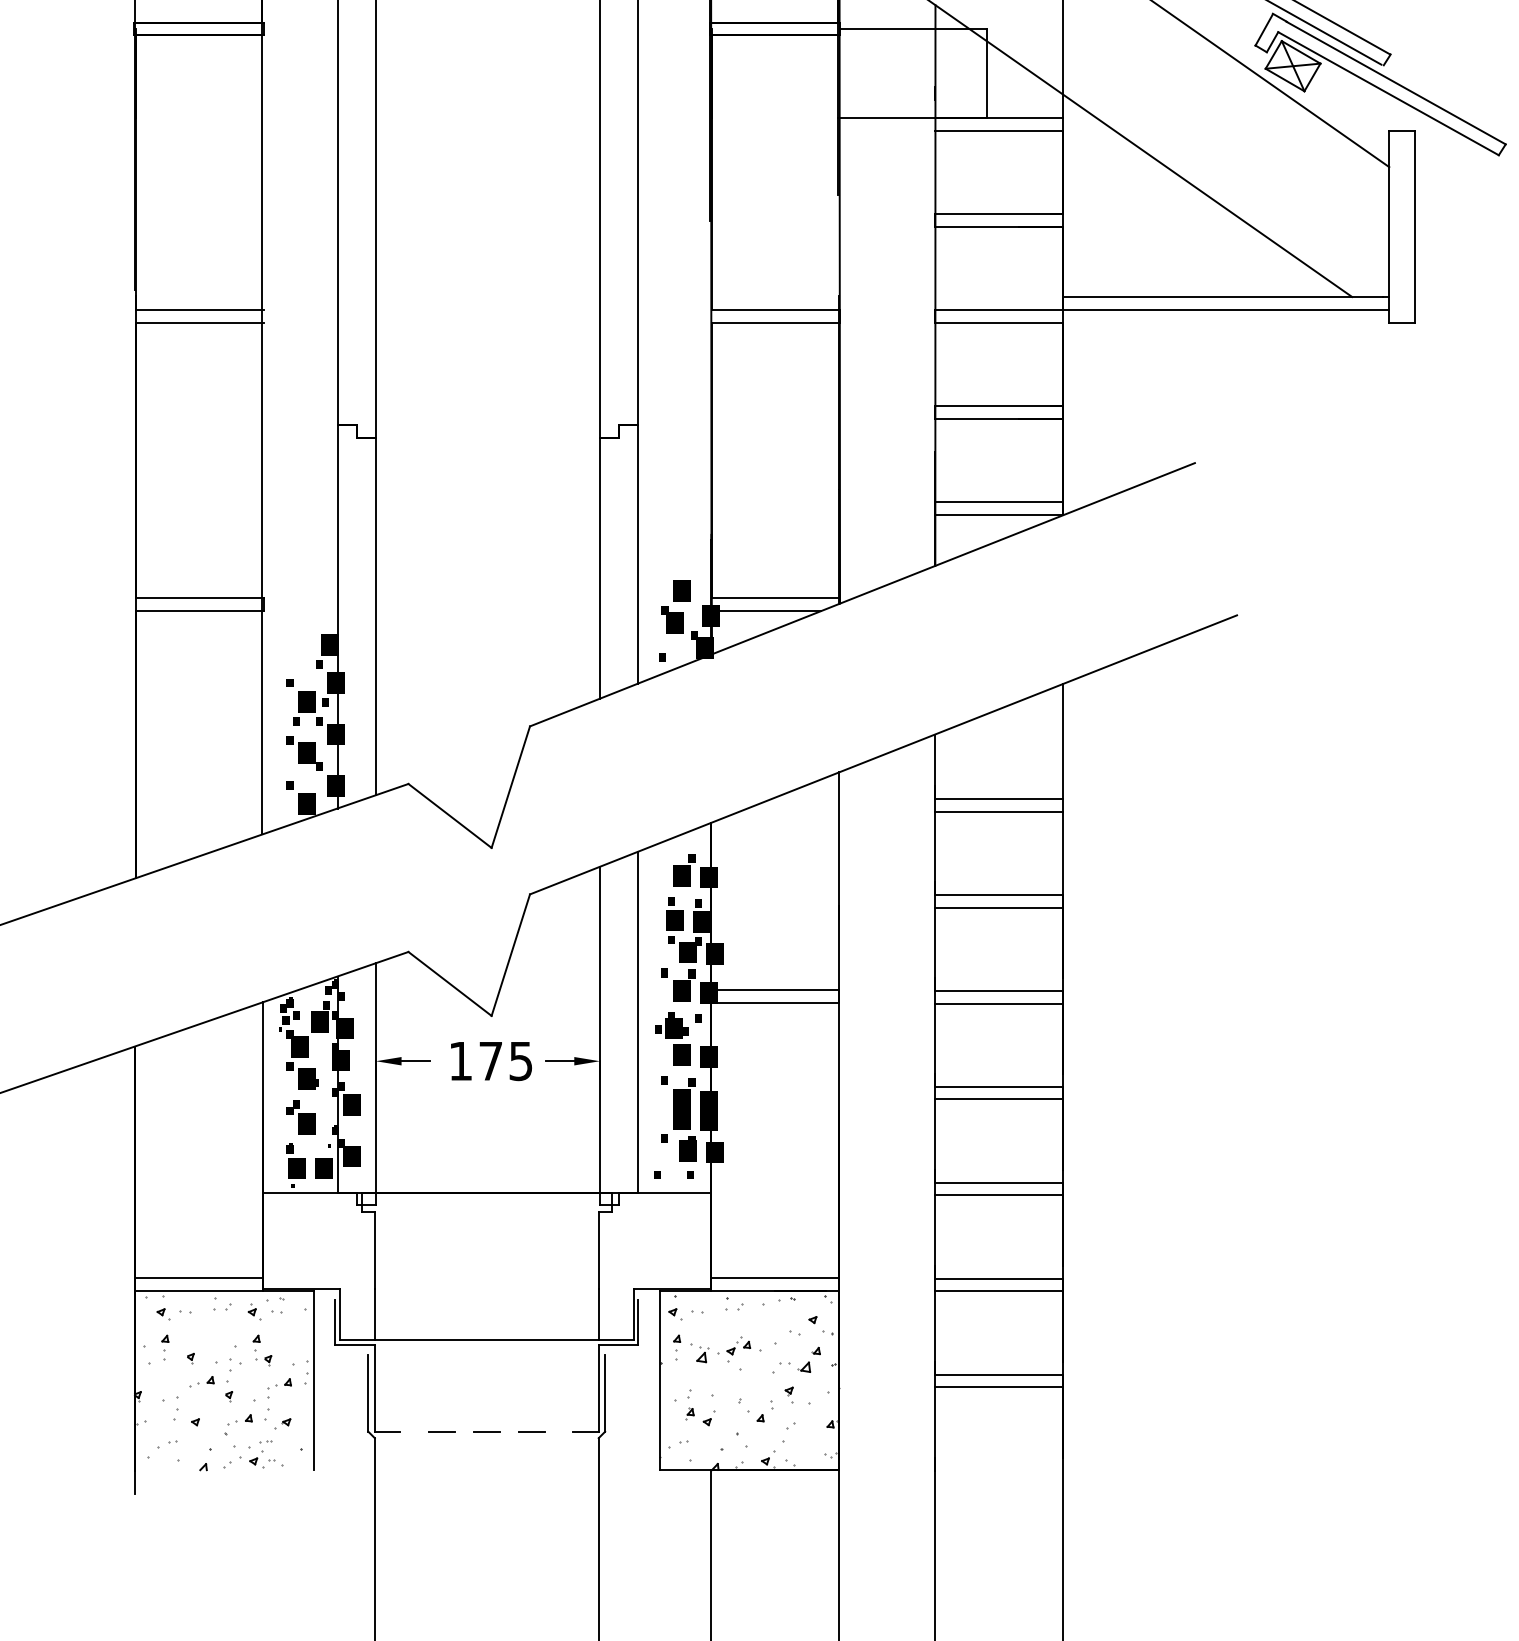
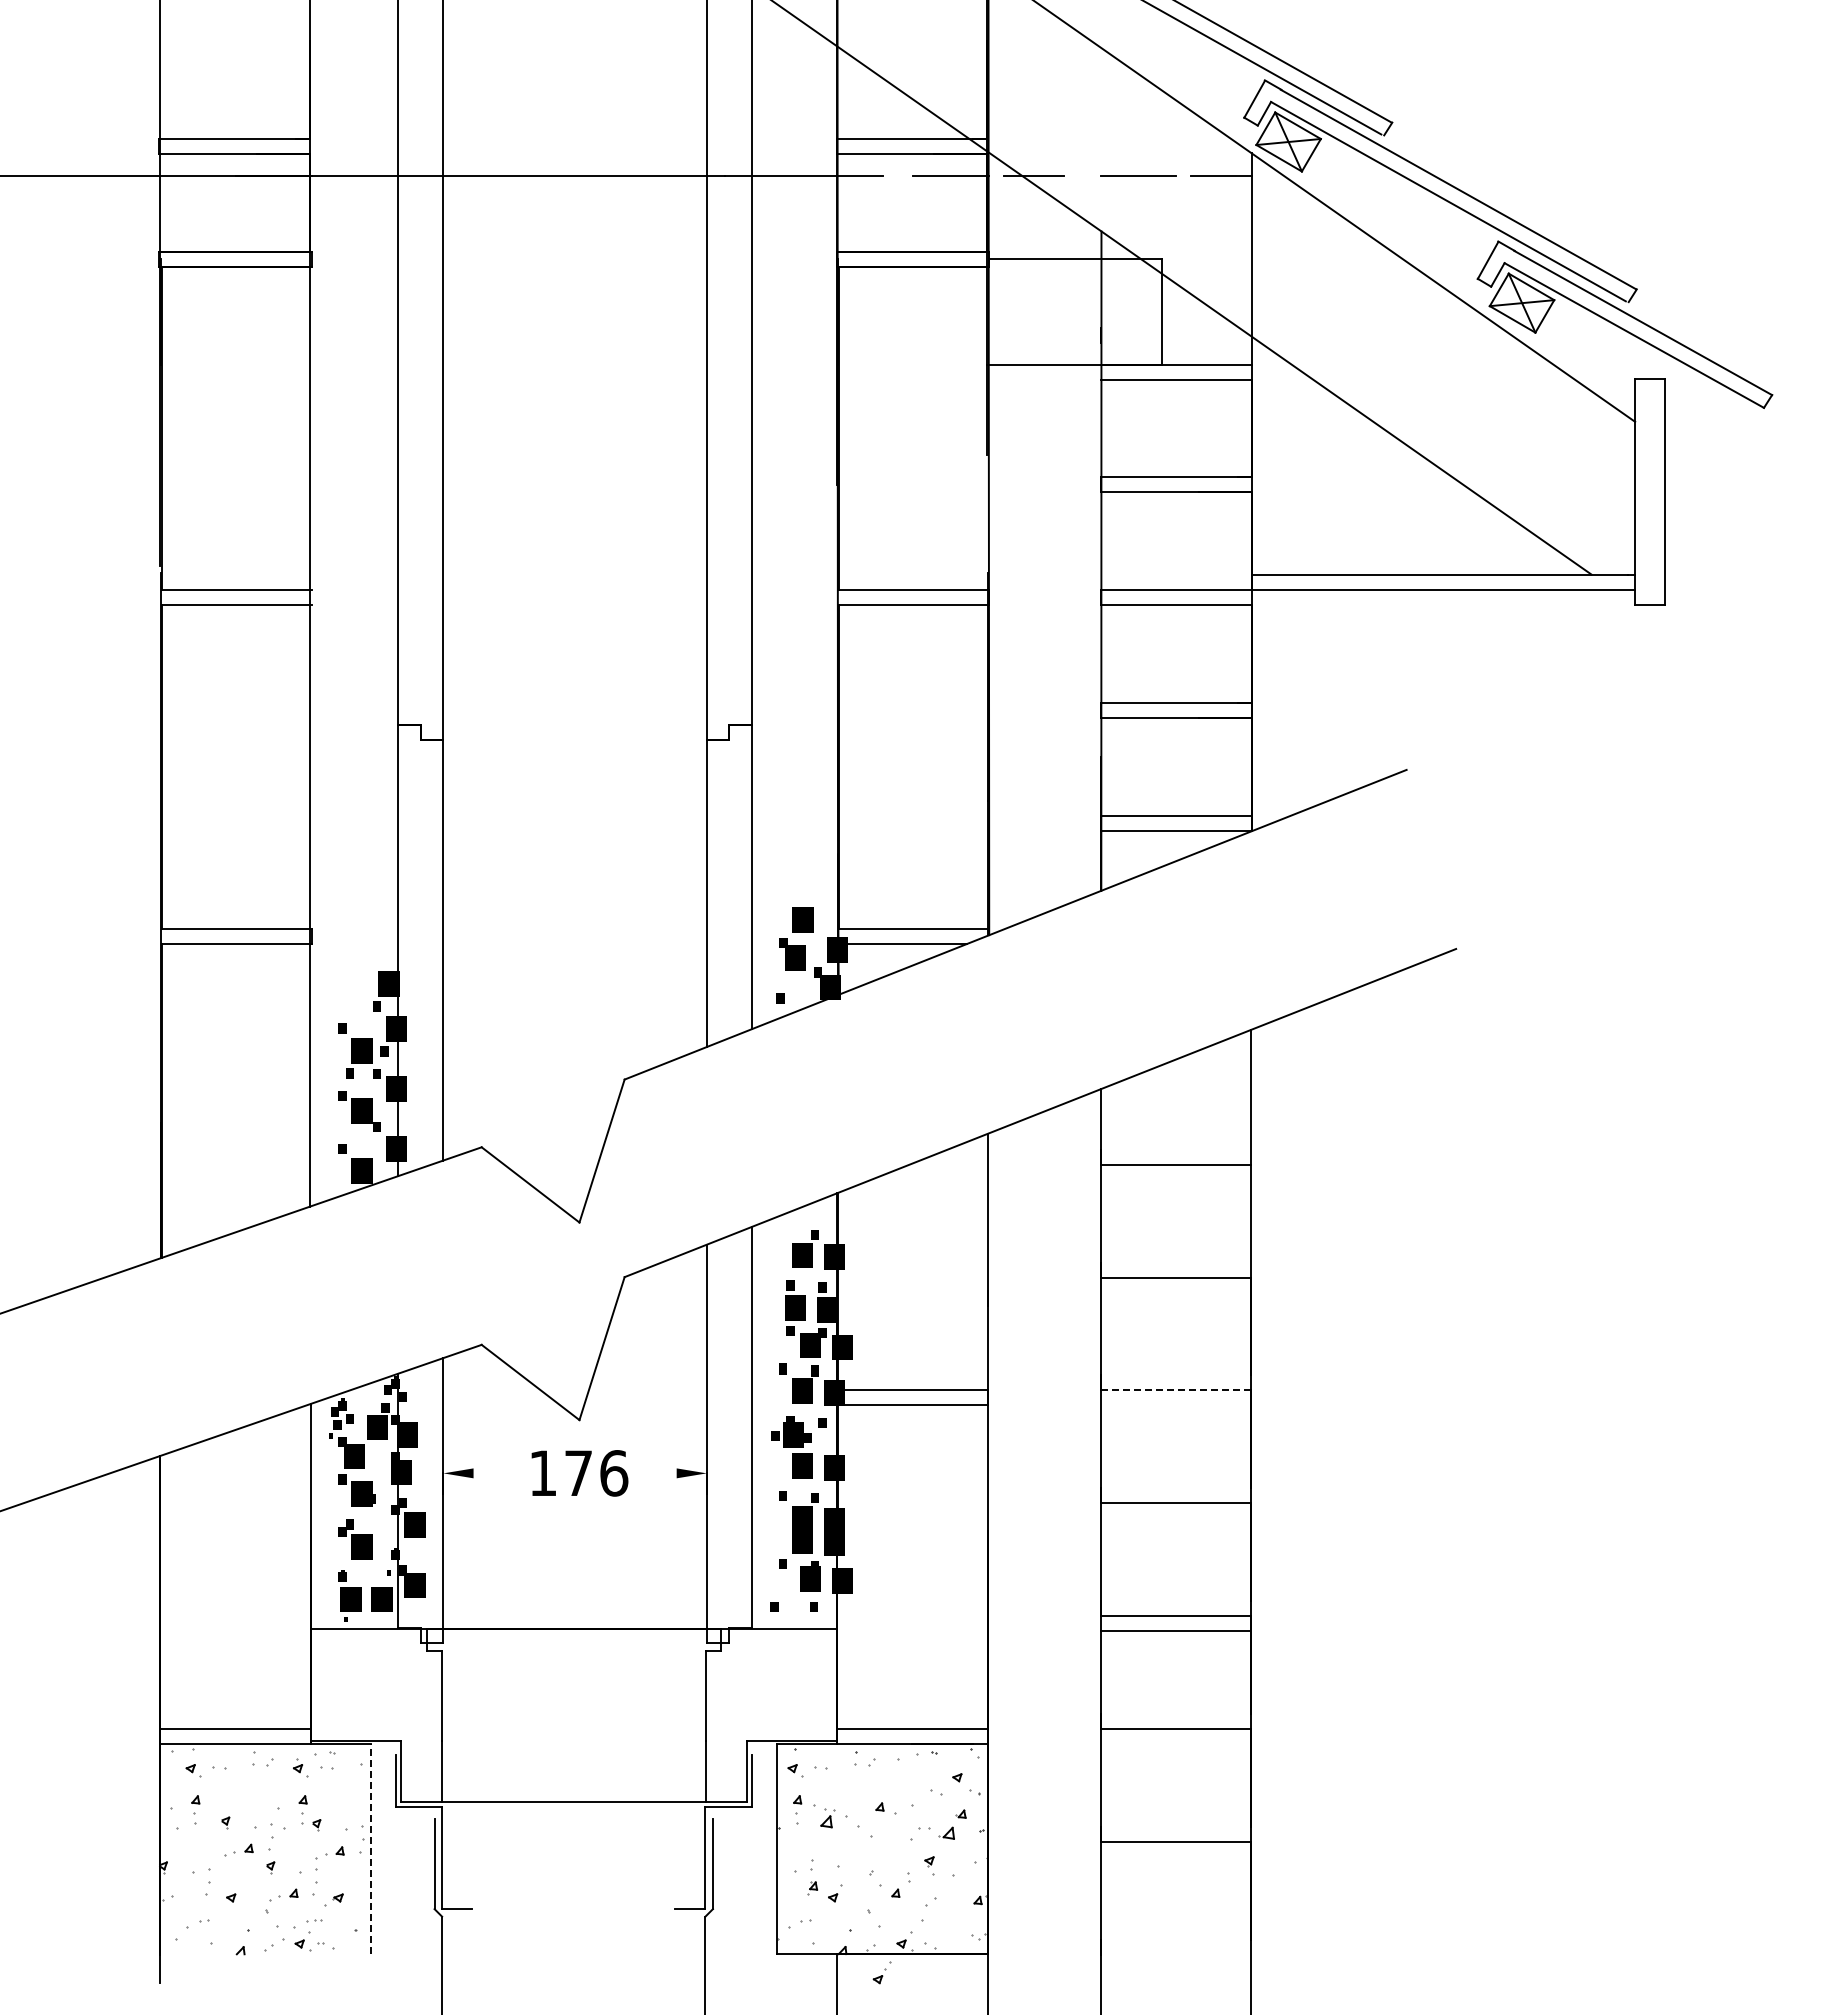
line: (998, 811) -> (1175, 1179), removed
line: (998, 907) -> (1175, 1292), removed
line: (999, 990) -> (1176, 1390), solid -> dashed
line: (998, 1003) -> (1175, 1405), removed
line: (415, 1061) -> (490, 1473), removed
text: (521, 1061) -> (614, 1473), 175 -> 176
line: (559, 1061) -> (659, 1473), removed
line: (998, 1099) -> (1175, 1518), removed
line: (998, 1291) -> (1175, 1744), removed
part: (733, 1345) -> (881, 1972), moved
line: (313, 1380) -> (370, 1848), solid -> dashed
line: (998, 1387) -> (1175, 1856), removed
line: (442, 1432) -> (521, 1909), removed
line: (487, 1432) -> (574, 1909), removed
line: (531, 1432) -> (626, 1909), removed

